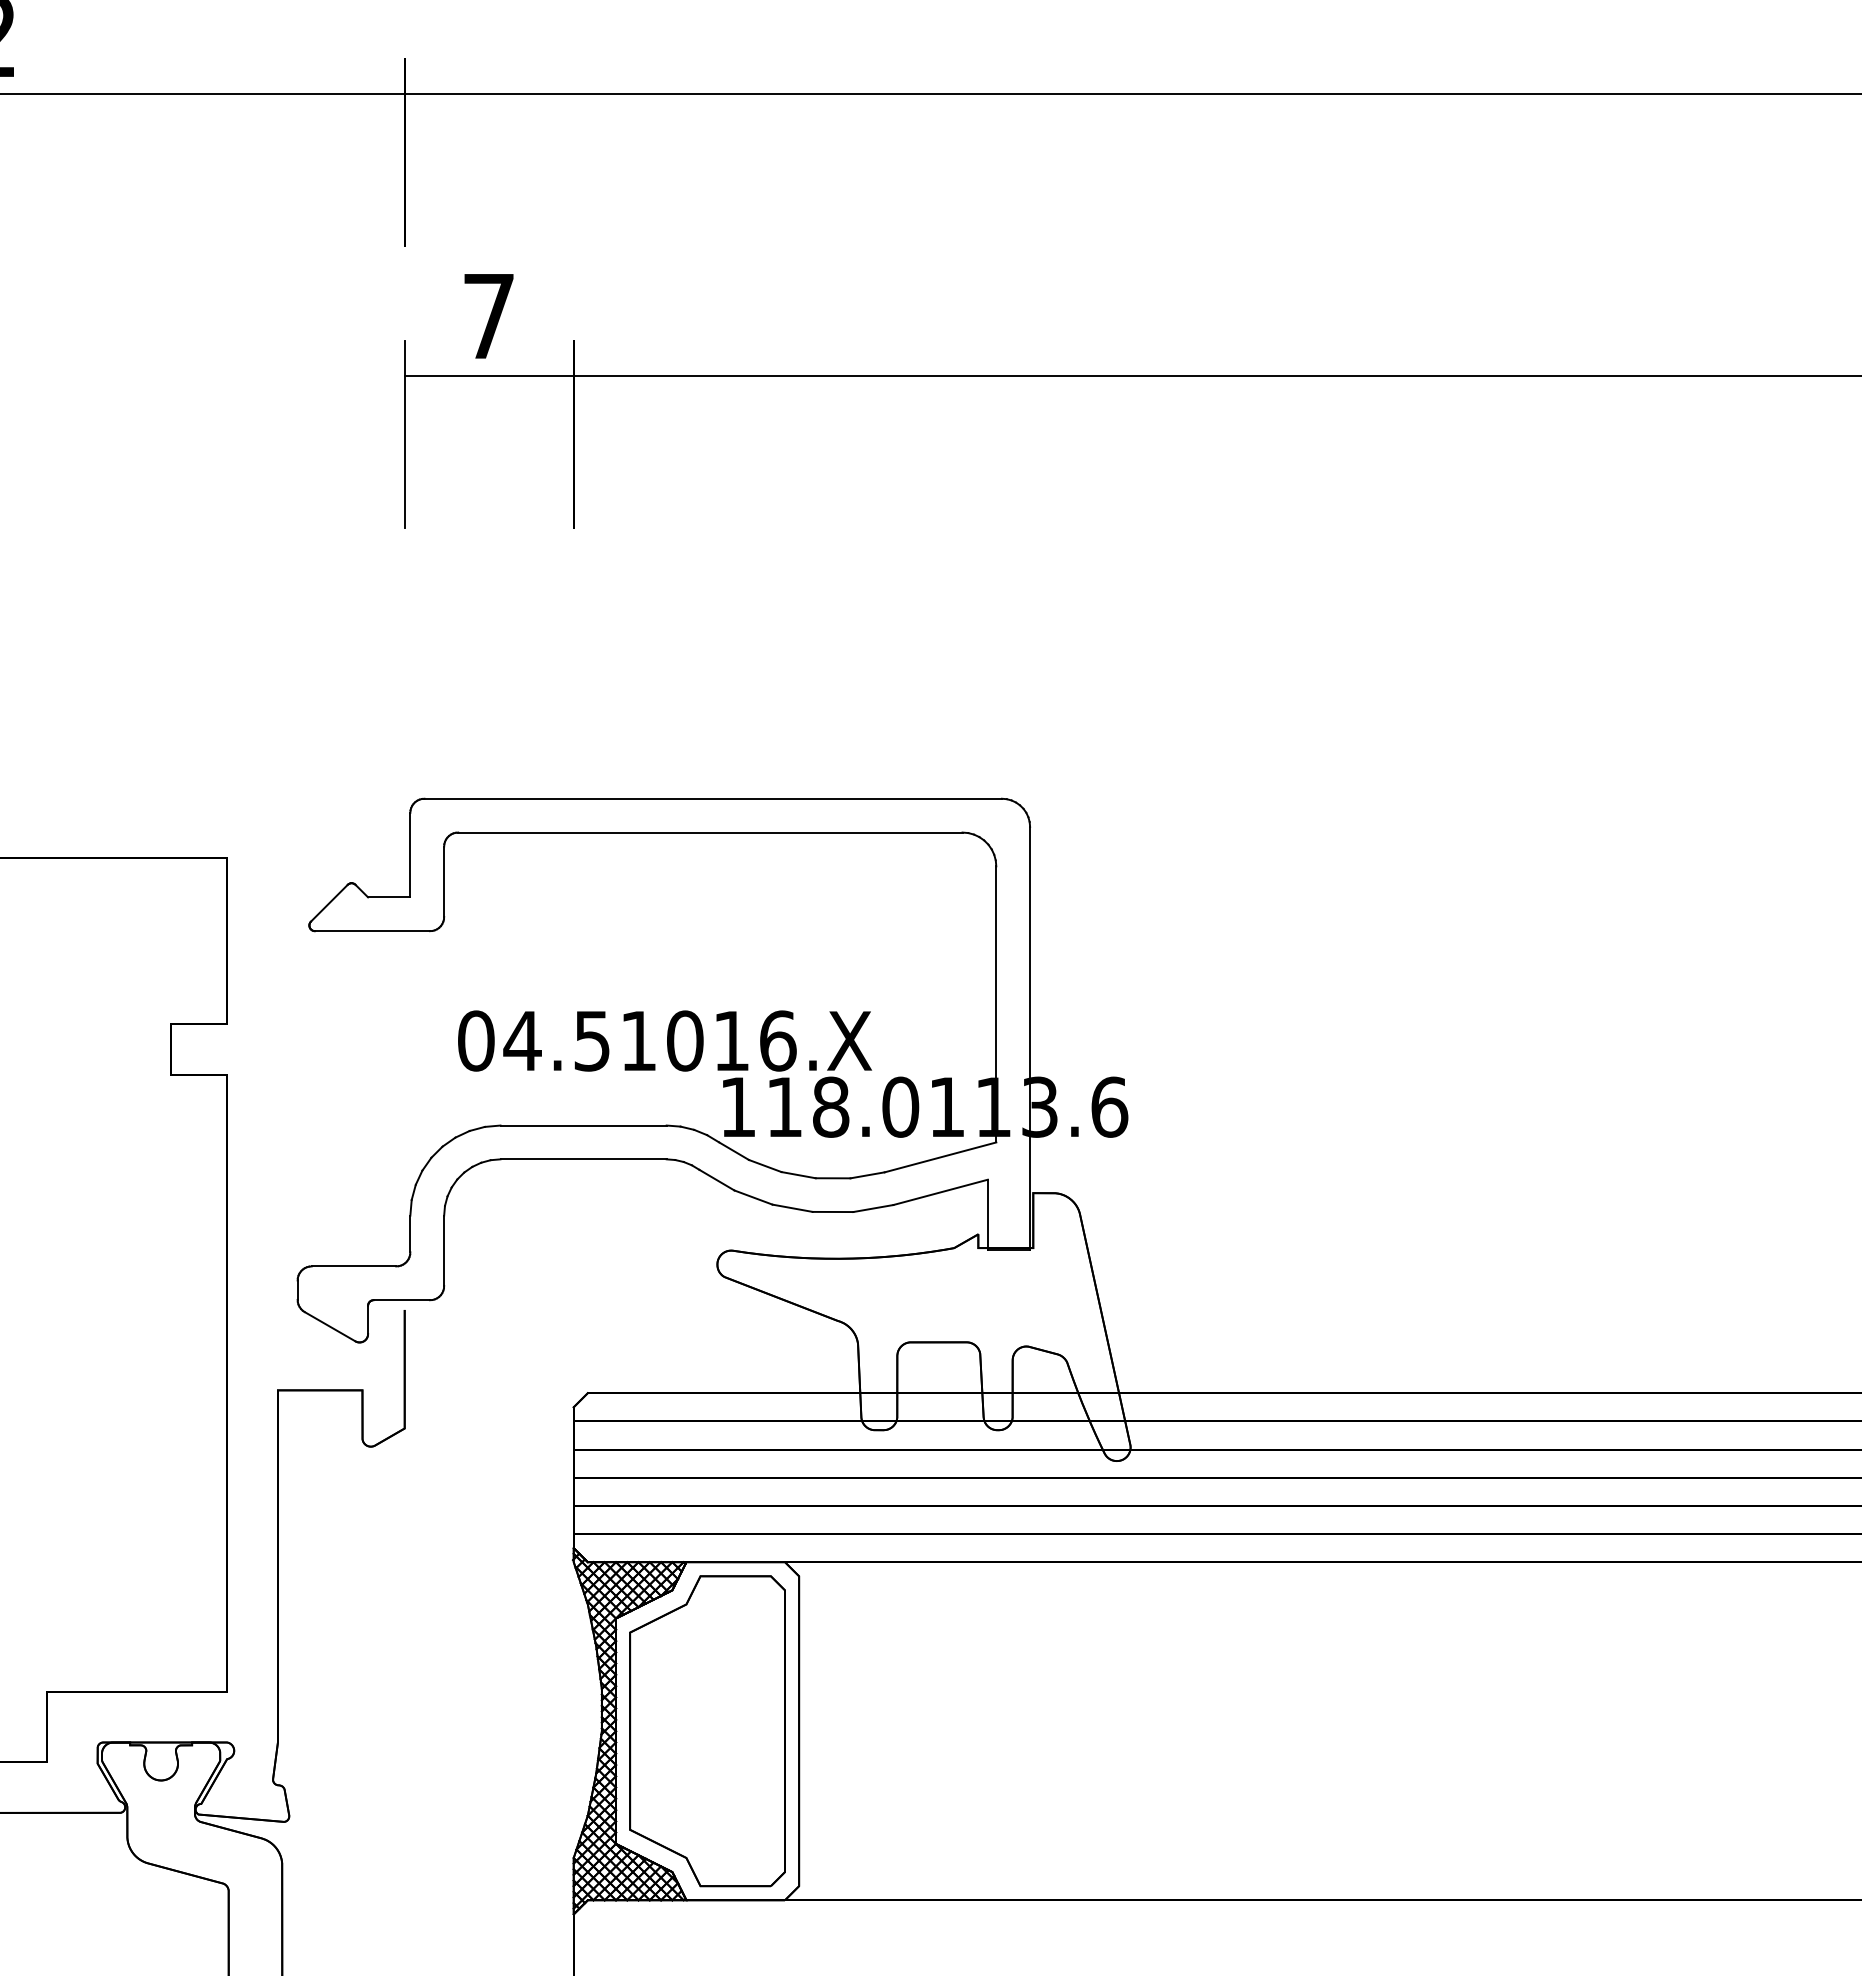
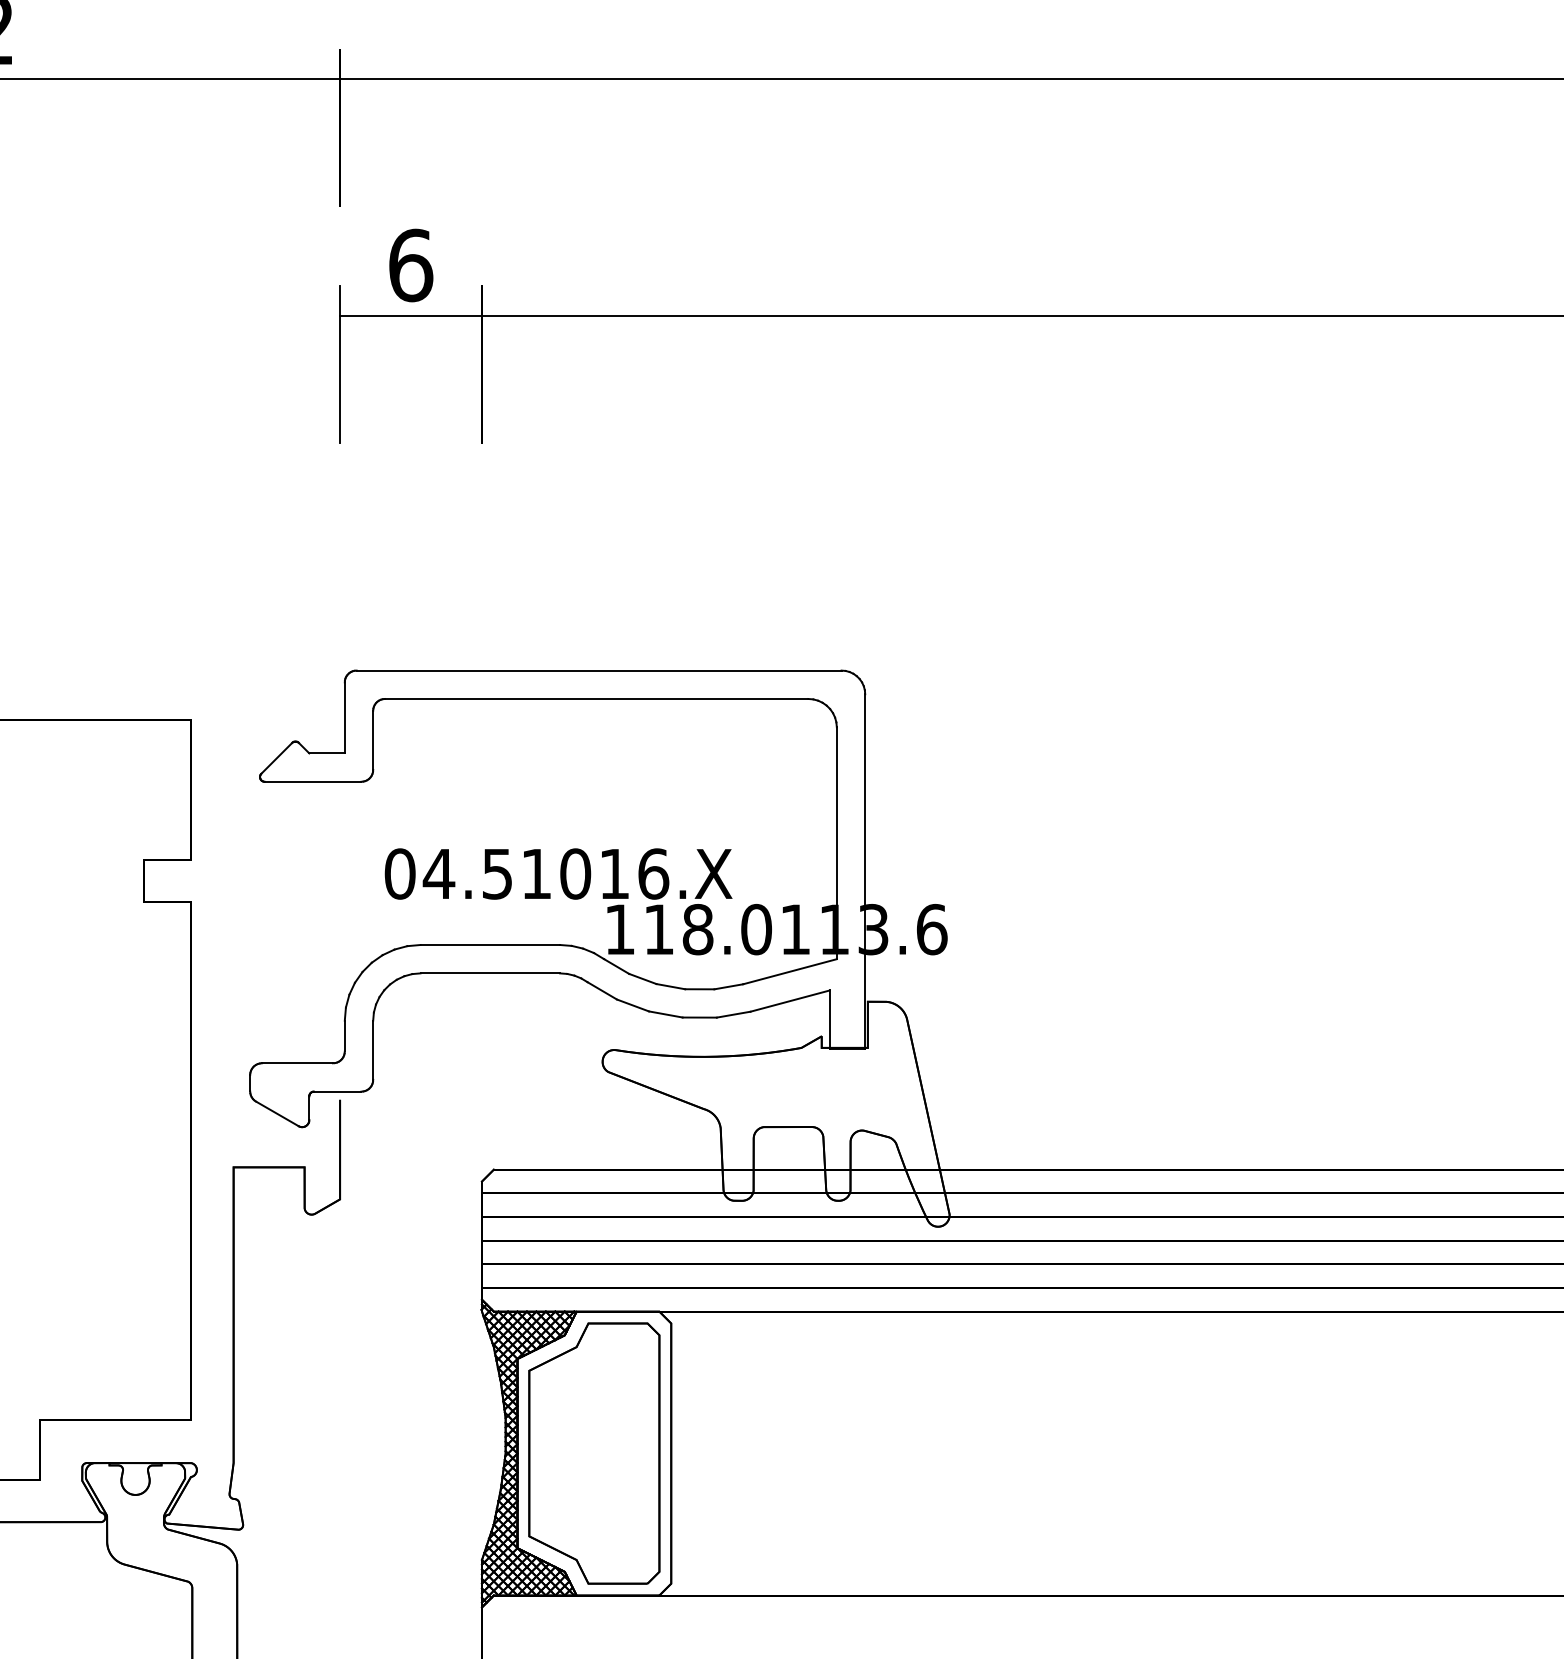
text: (489, 316) -> (411, 265), 7 -> 6

